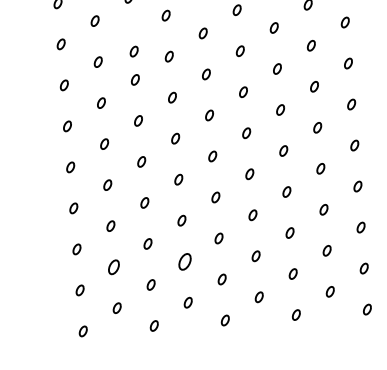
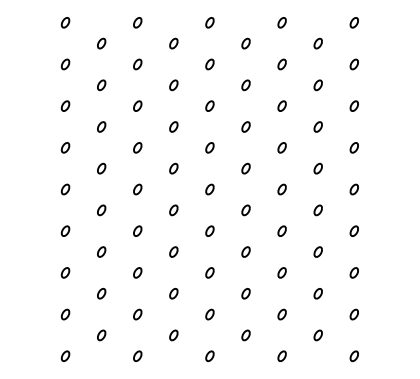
part: (133, 51) -> (137, 64), moved
part: (184, 261) -> (173, 293), size x0.62
part: (113, 266) -> (101, 293), size x0.71

